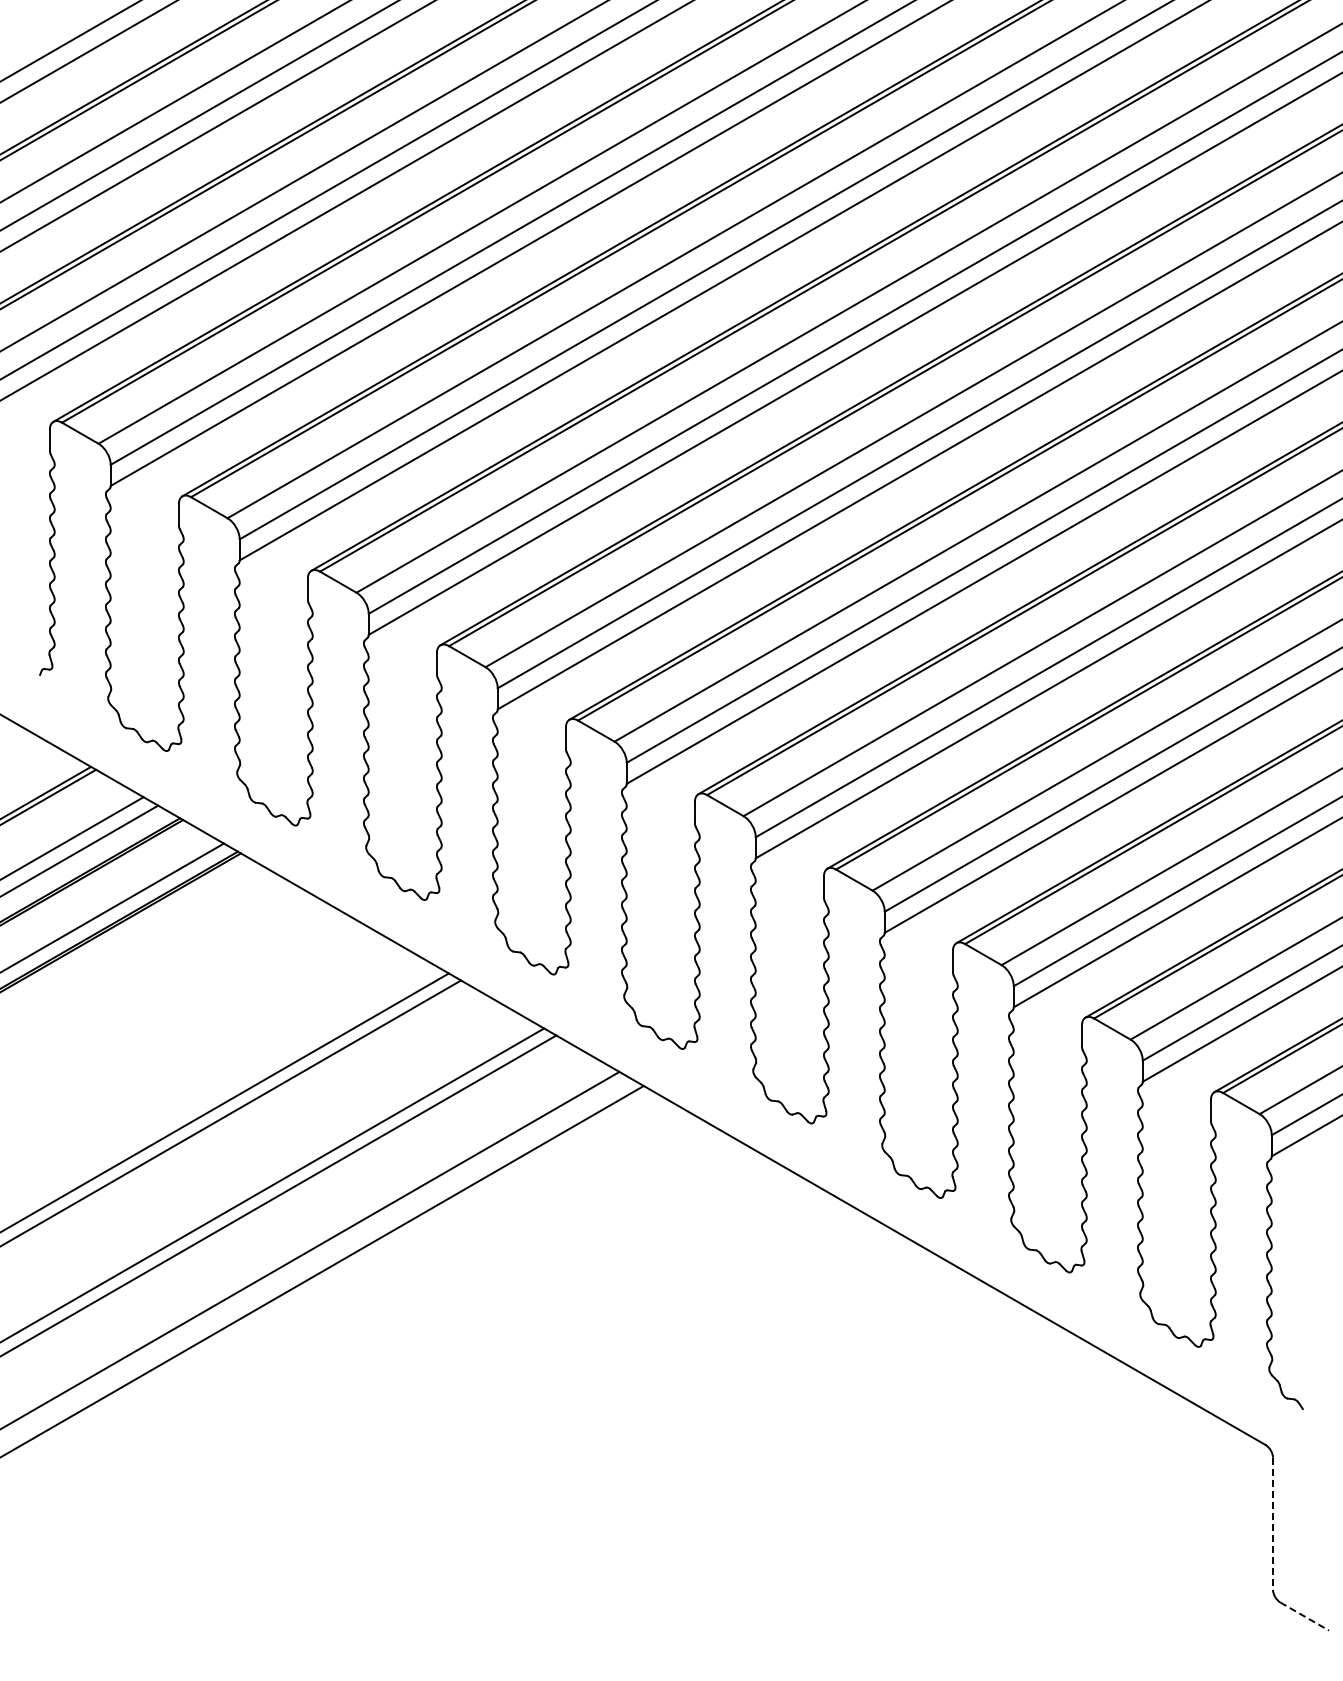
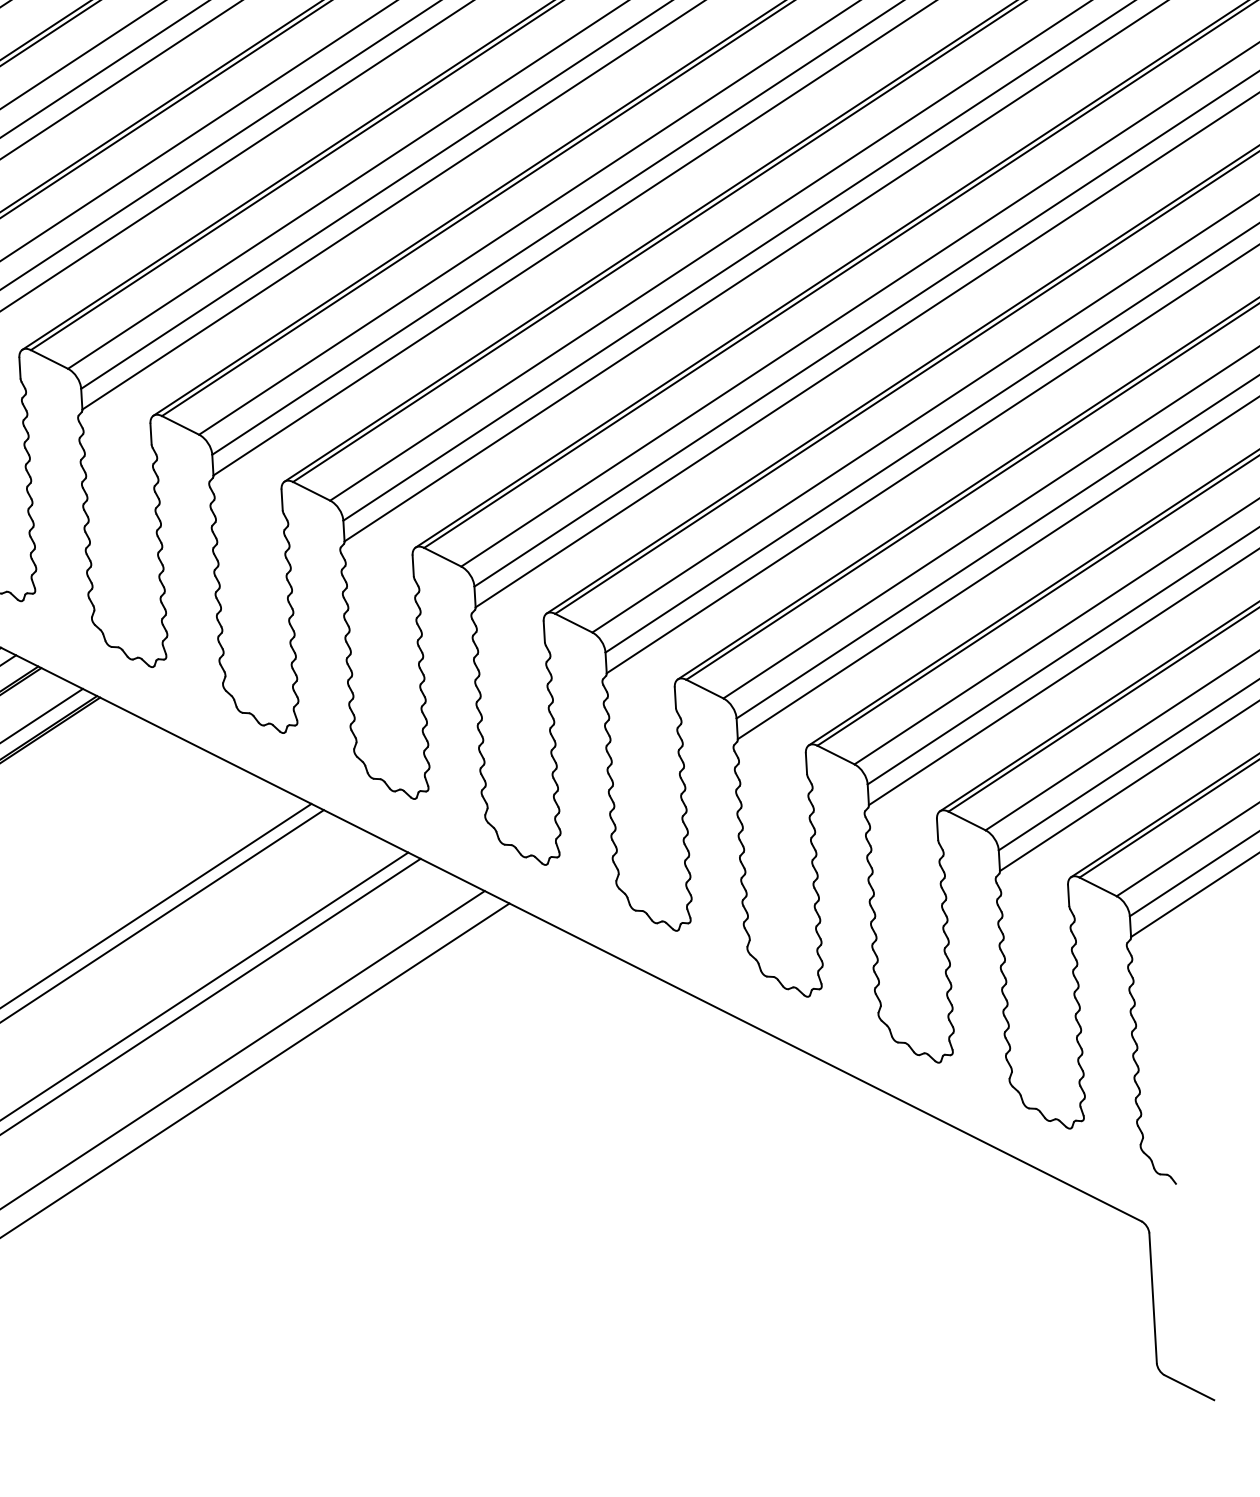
line: (1273, 1524) -> (1153, 1299), dashed -> solid
line: (1305, 1616) -> (1190, 1387), dashed -> solid

